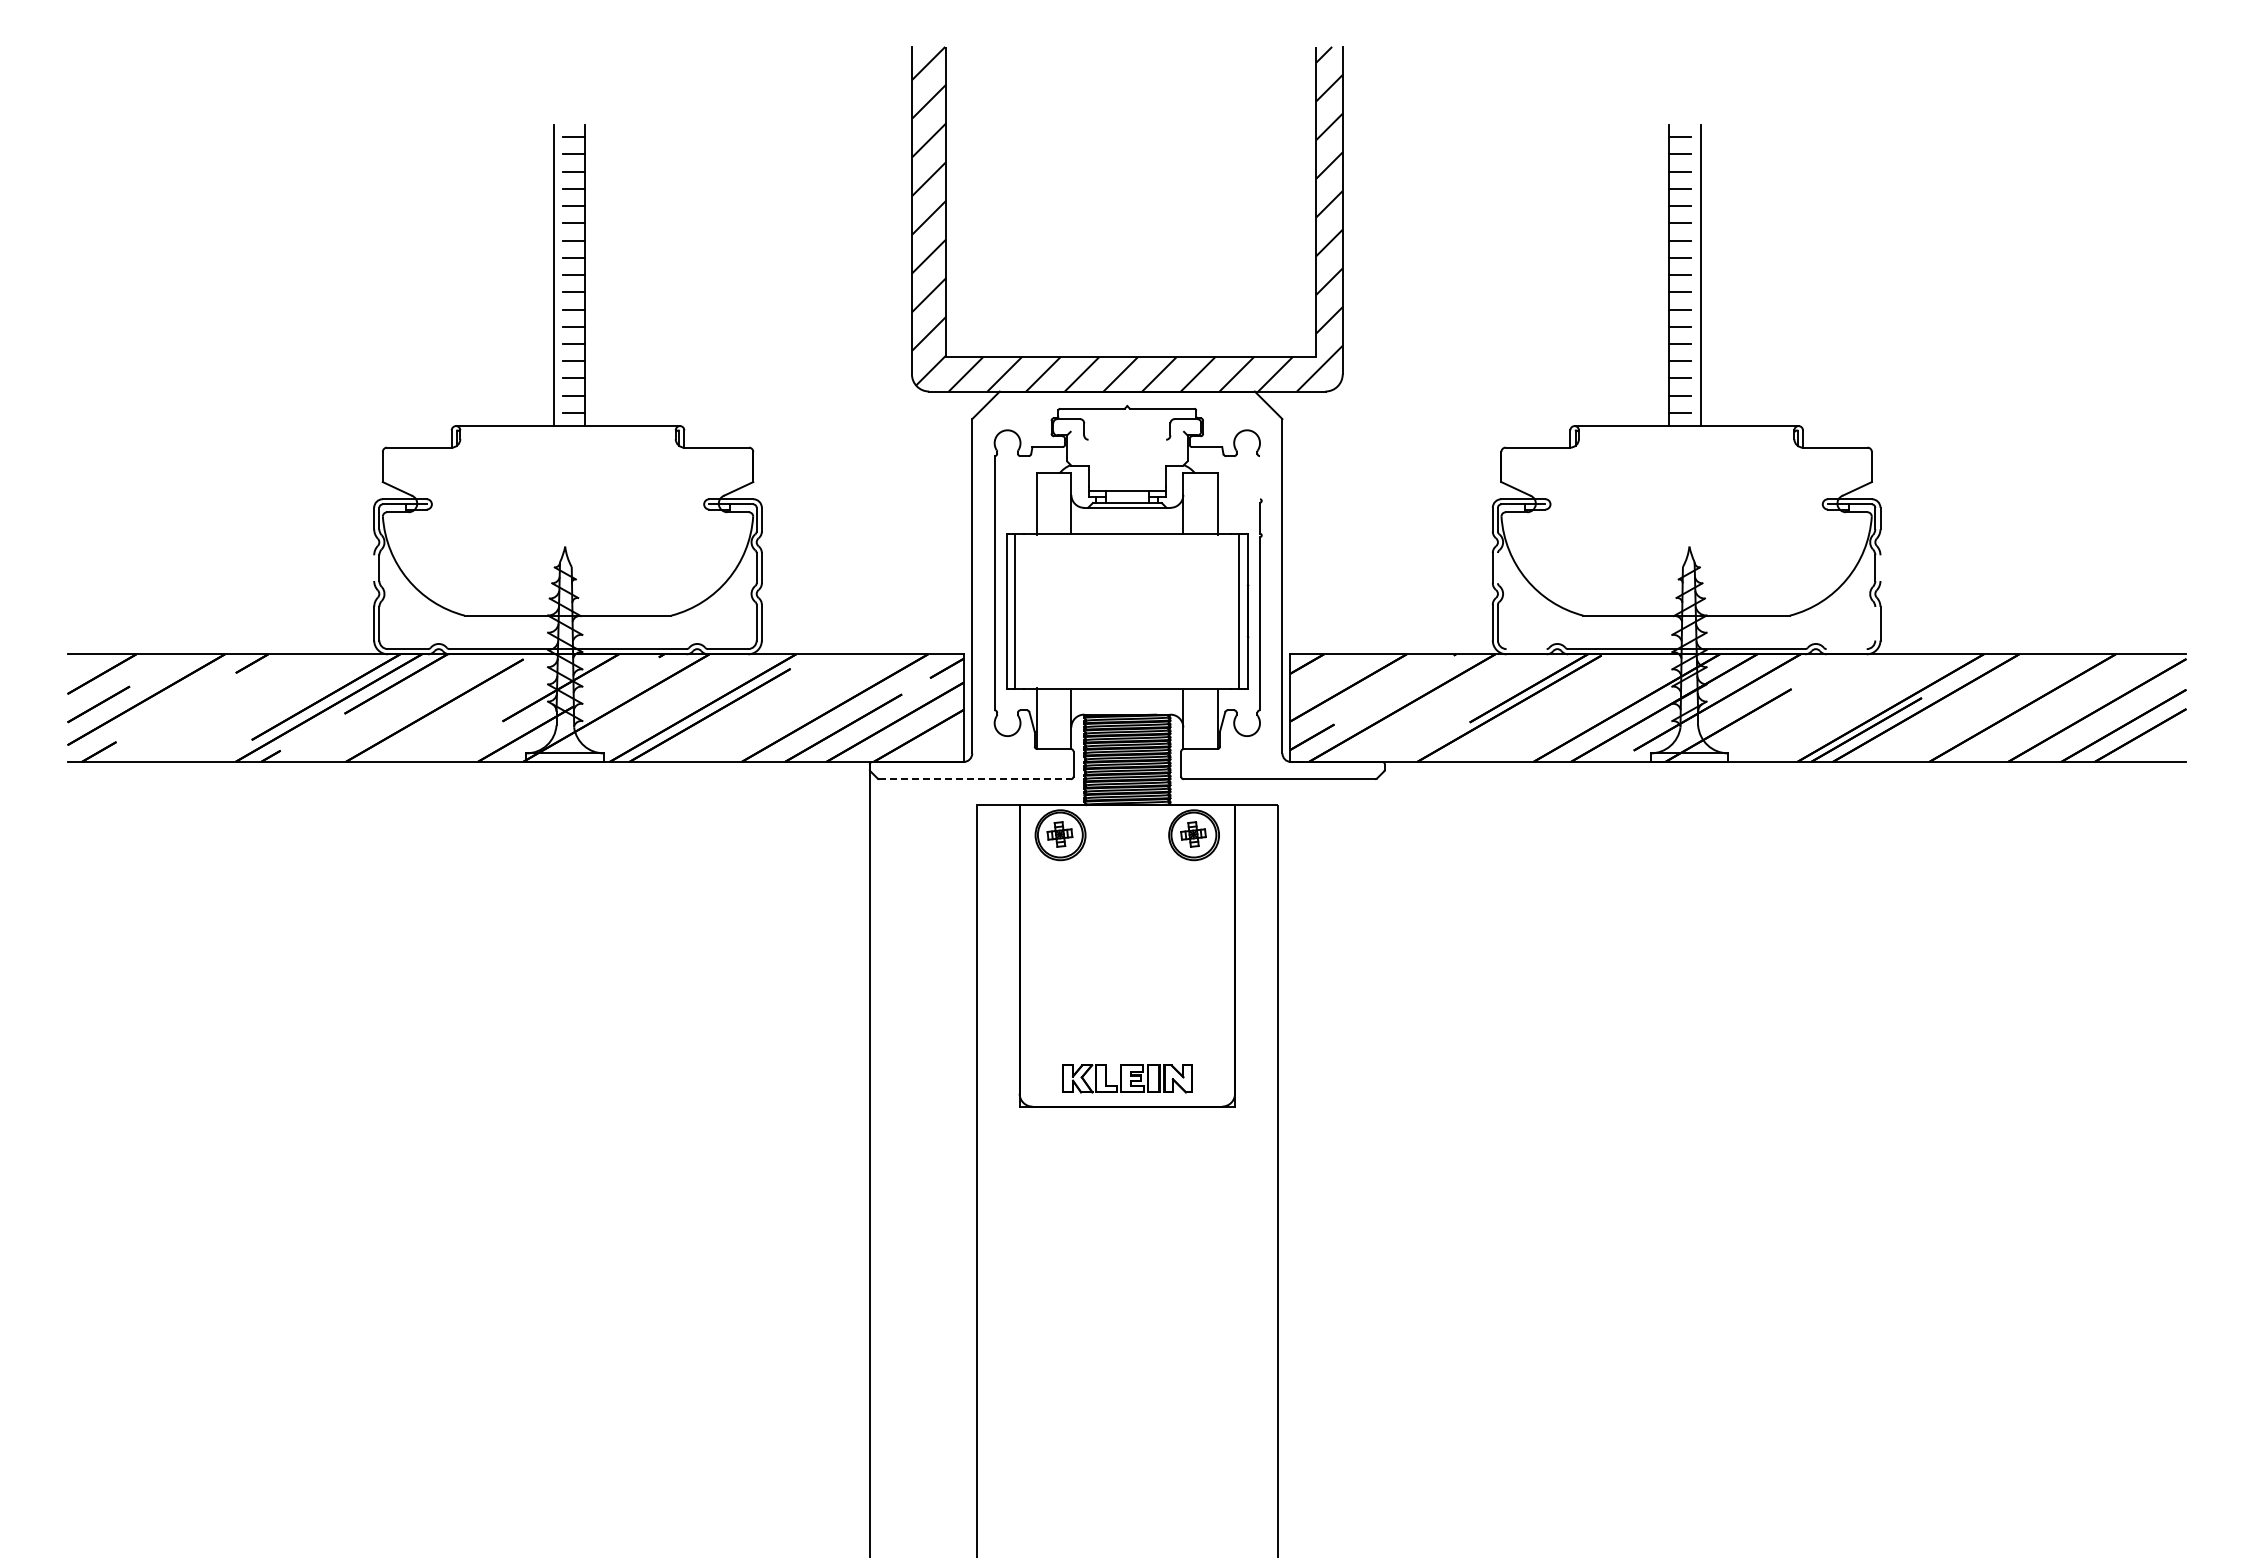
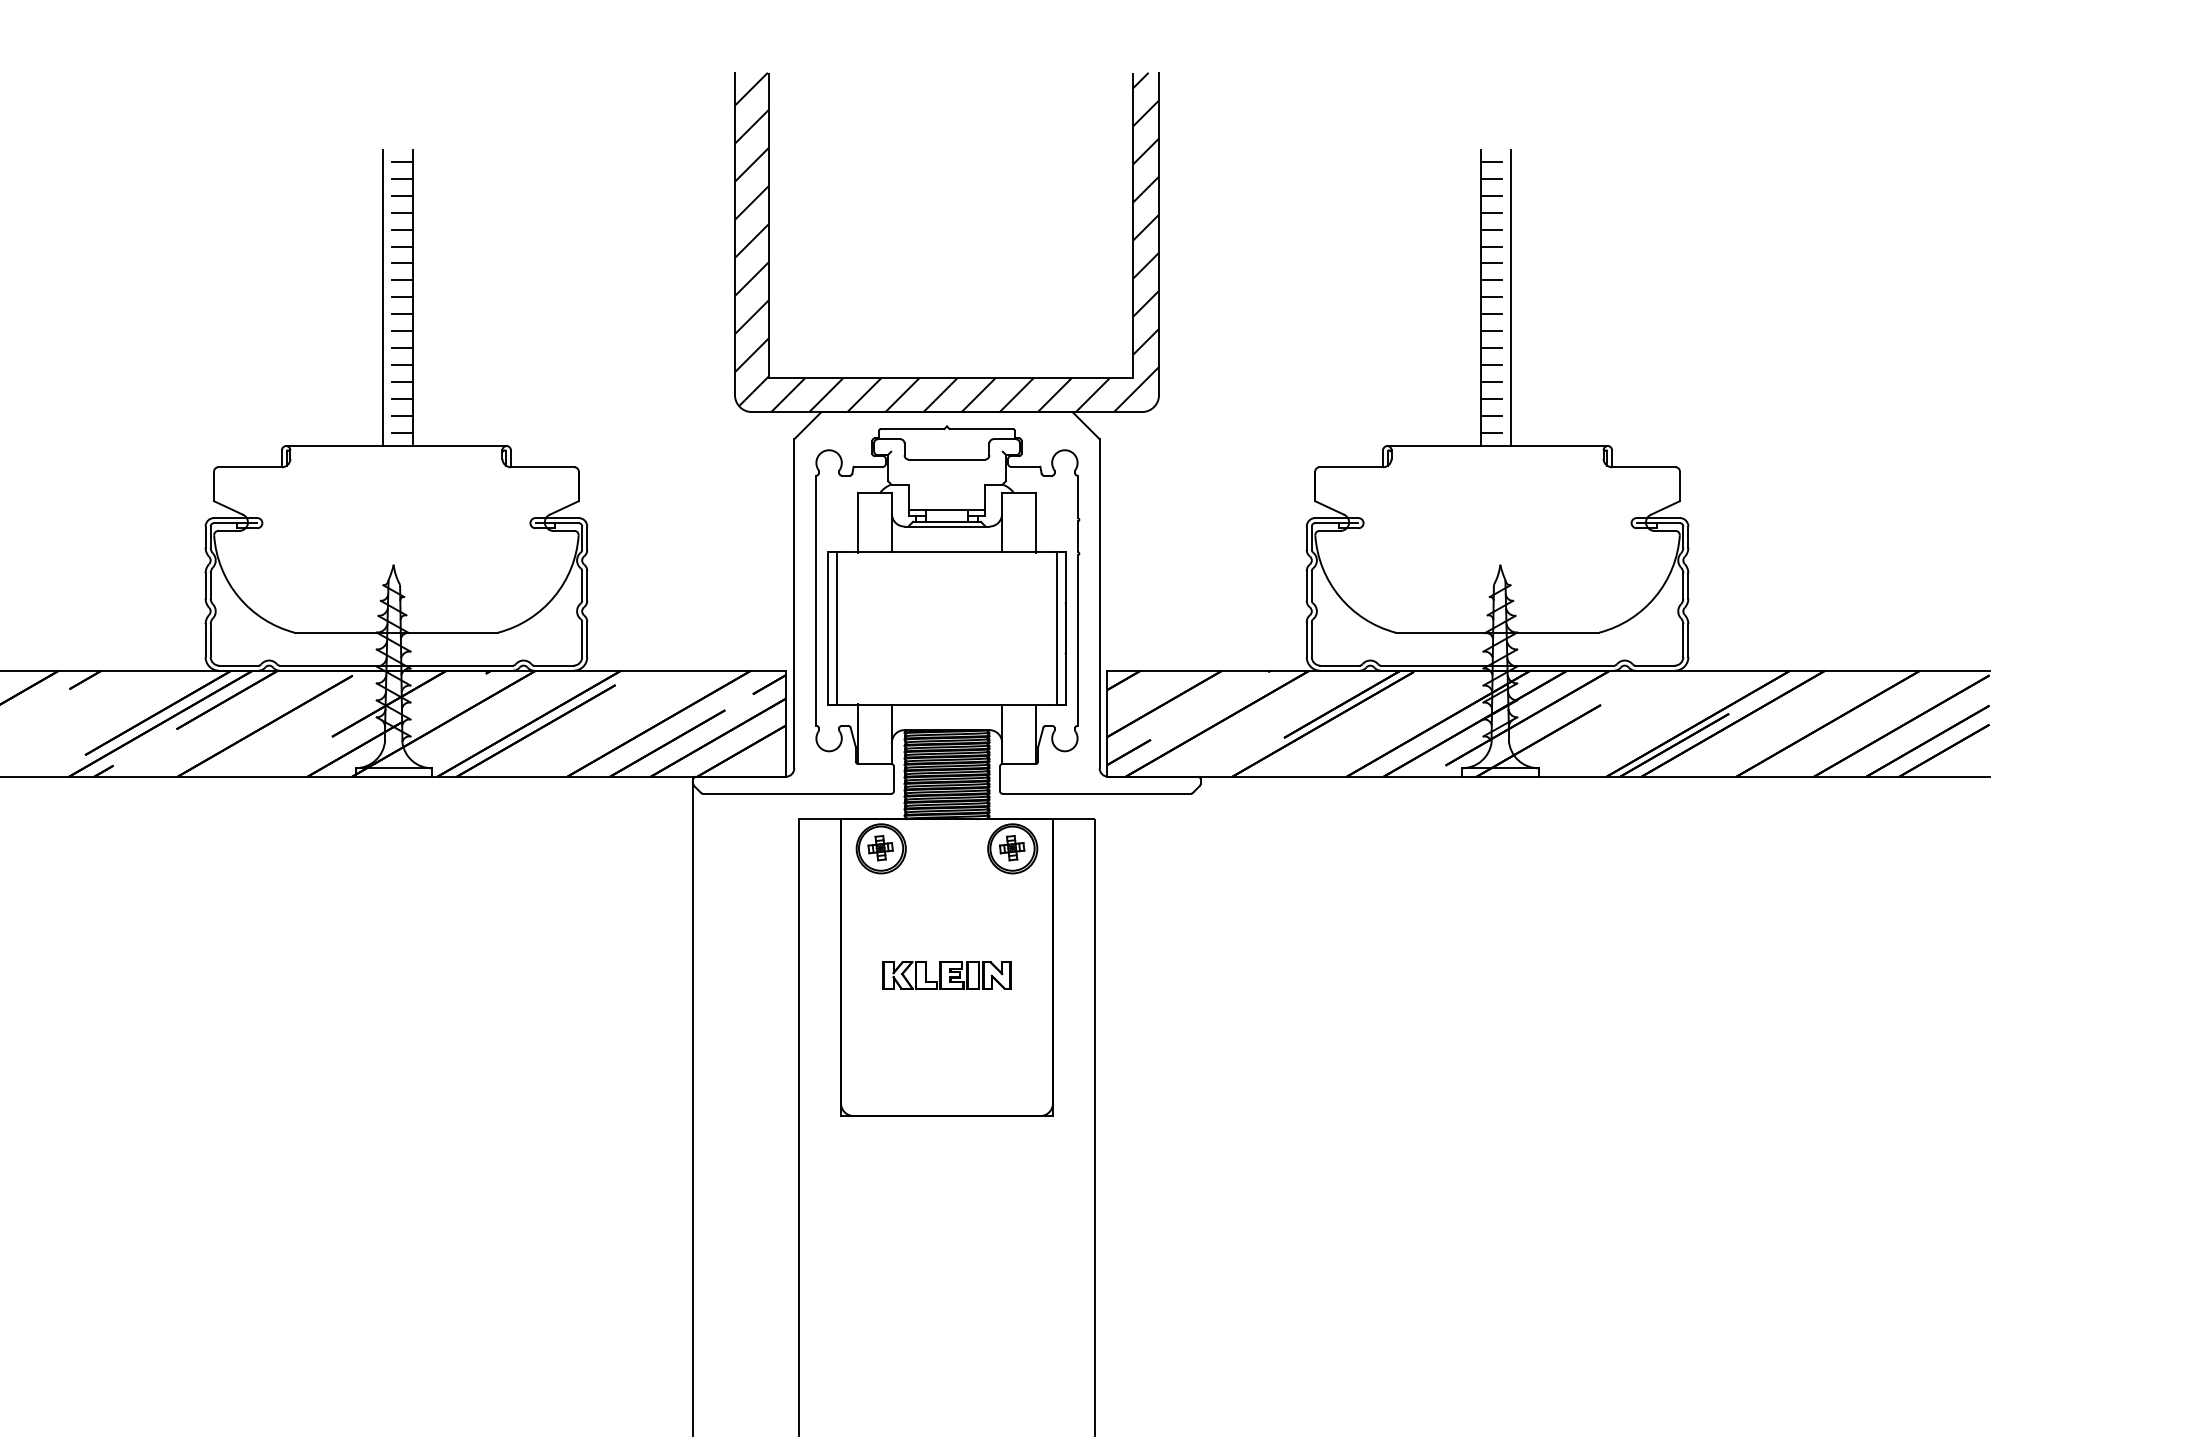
line: (1127, 439) -> (947, 459), added
line: (1260, 477) -> (1078, 496), added
line: (374, 567) -> (205, 585), added
line: (1880, 567) -> (1688, 585), added
line: (1497, 568) -> (1311, 586), added
line: (1875, 623) -> (1683, 640), added
line: (1526, 649) -> (1339, 666), added
line: (1846, 649) -> (1654, 666), added
line: (975, 779) -> (797, 793), dashed -> solid
part: (1127, 1078) -> (947, 975), moved

